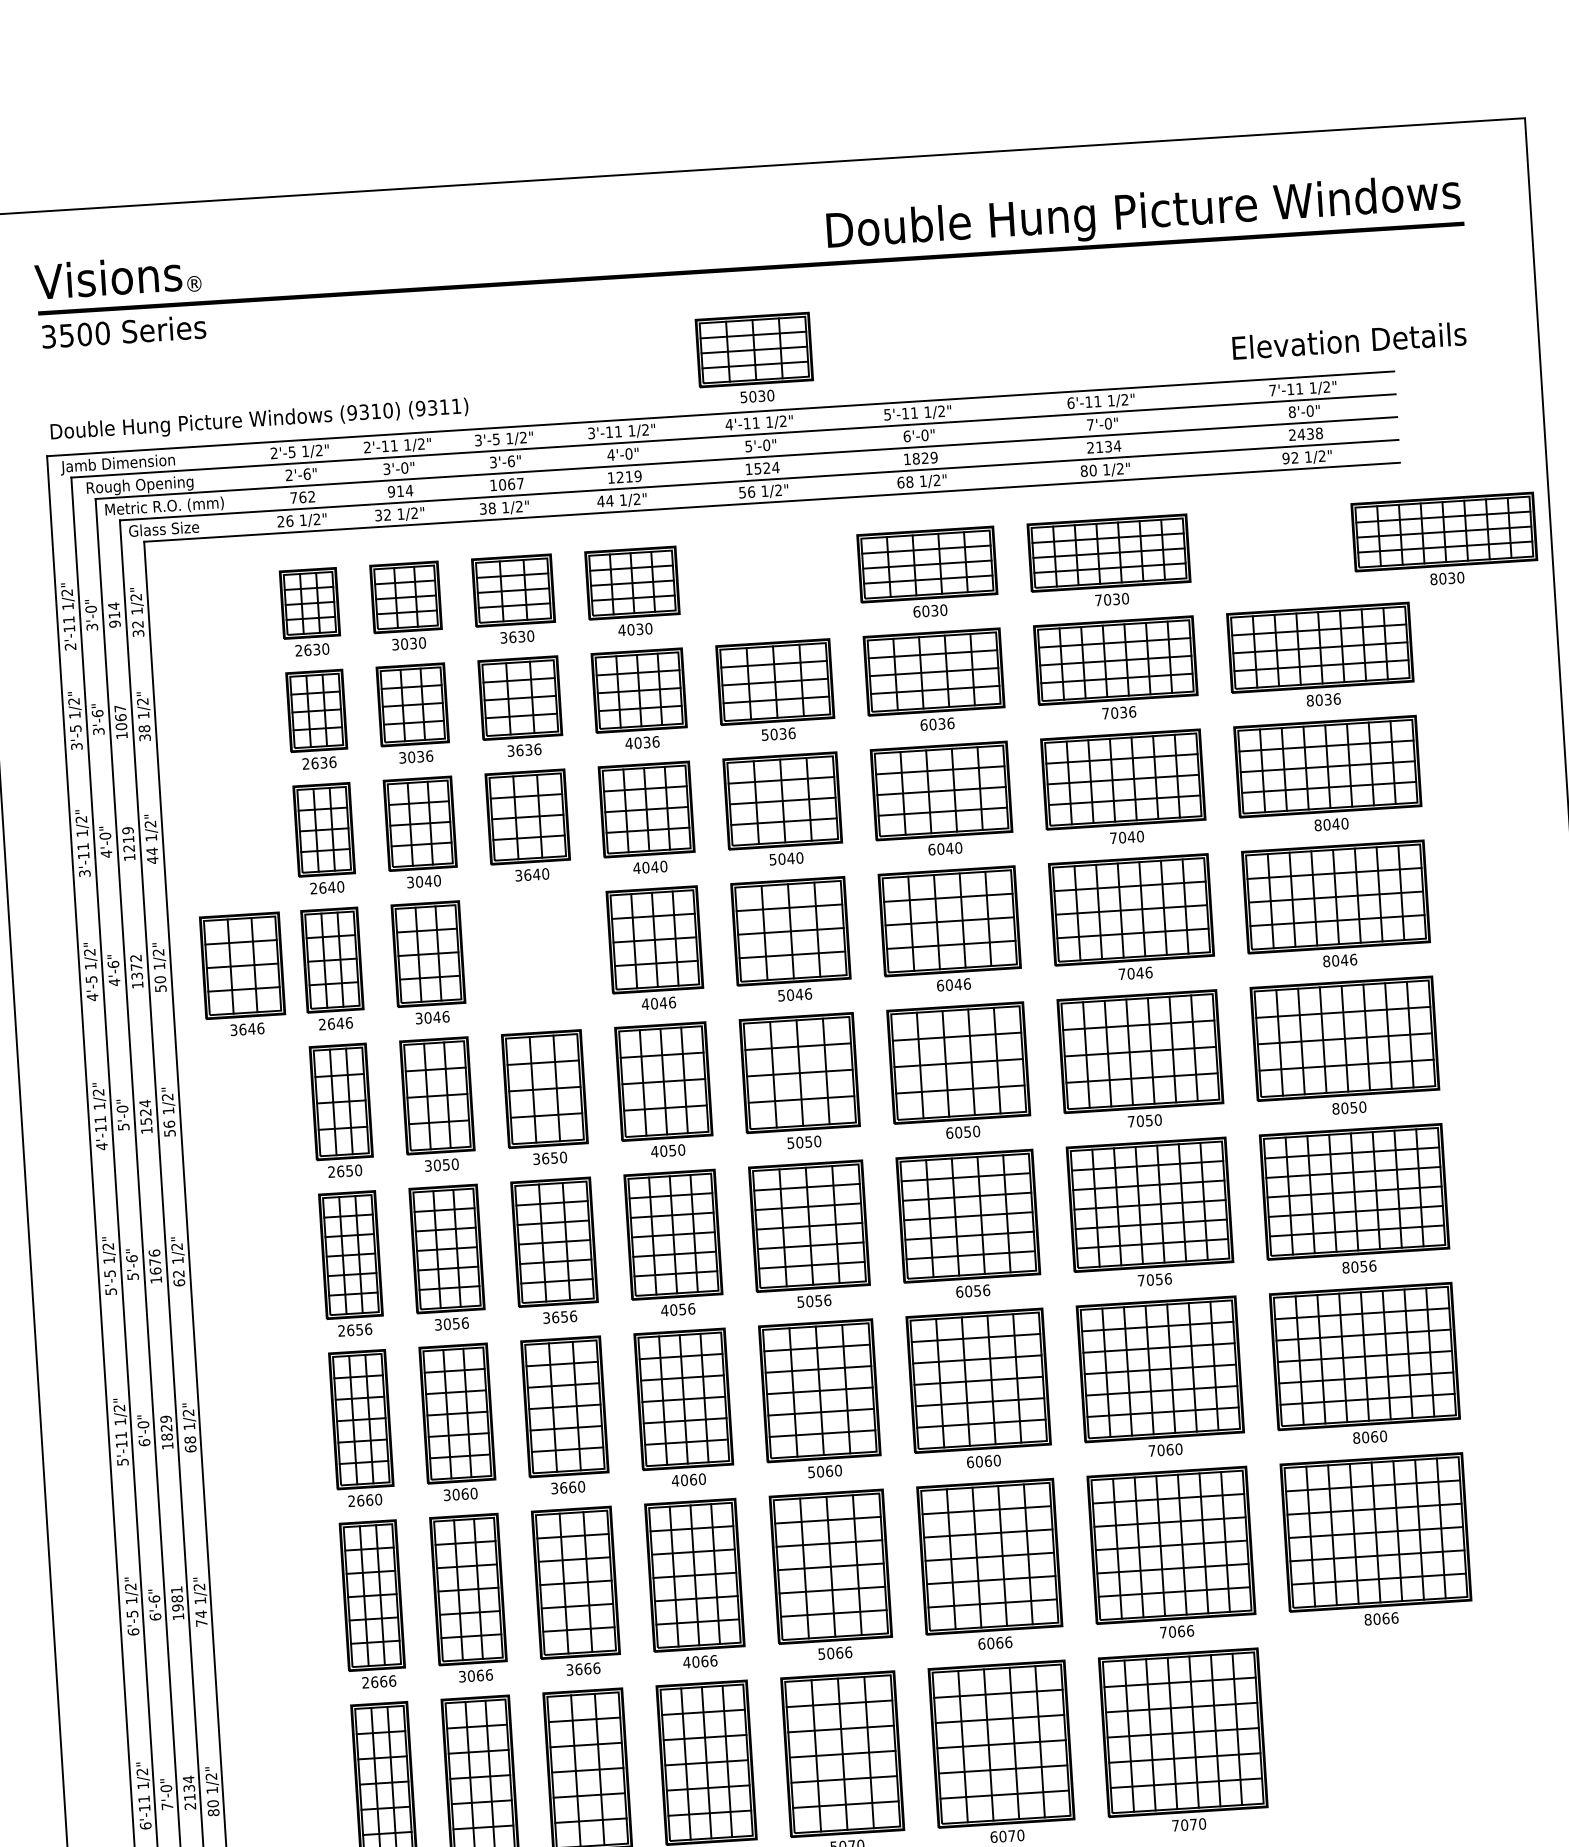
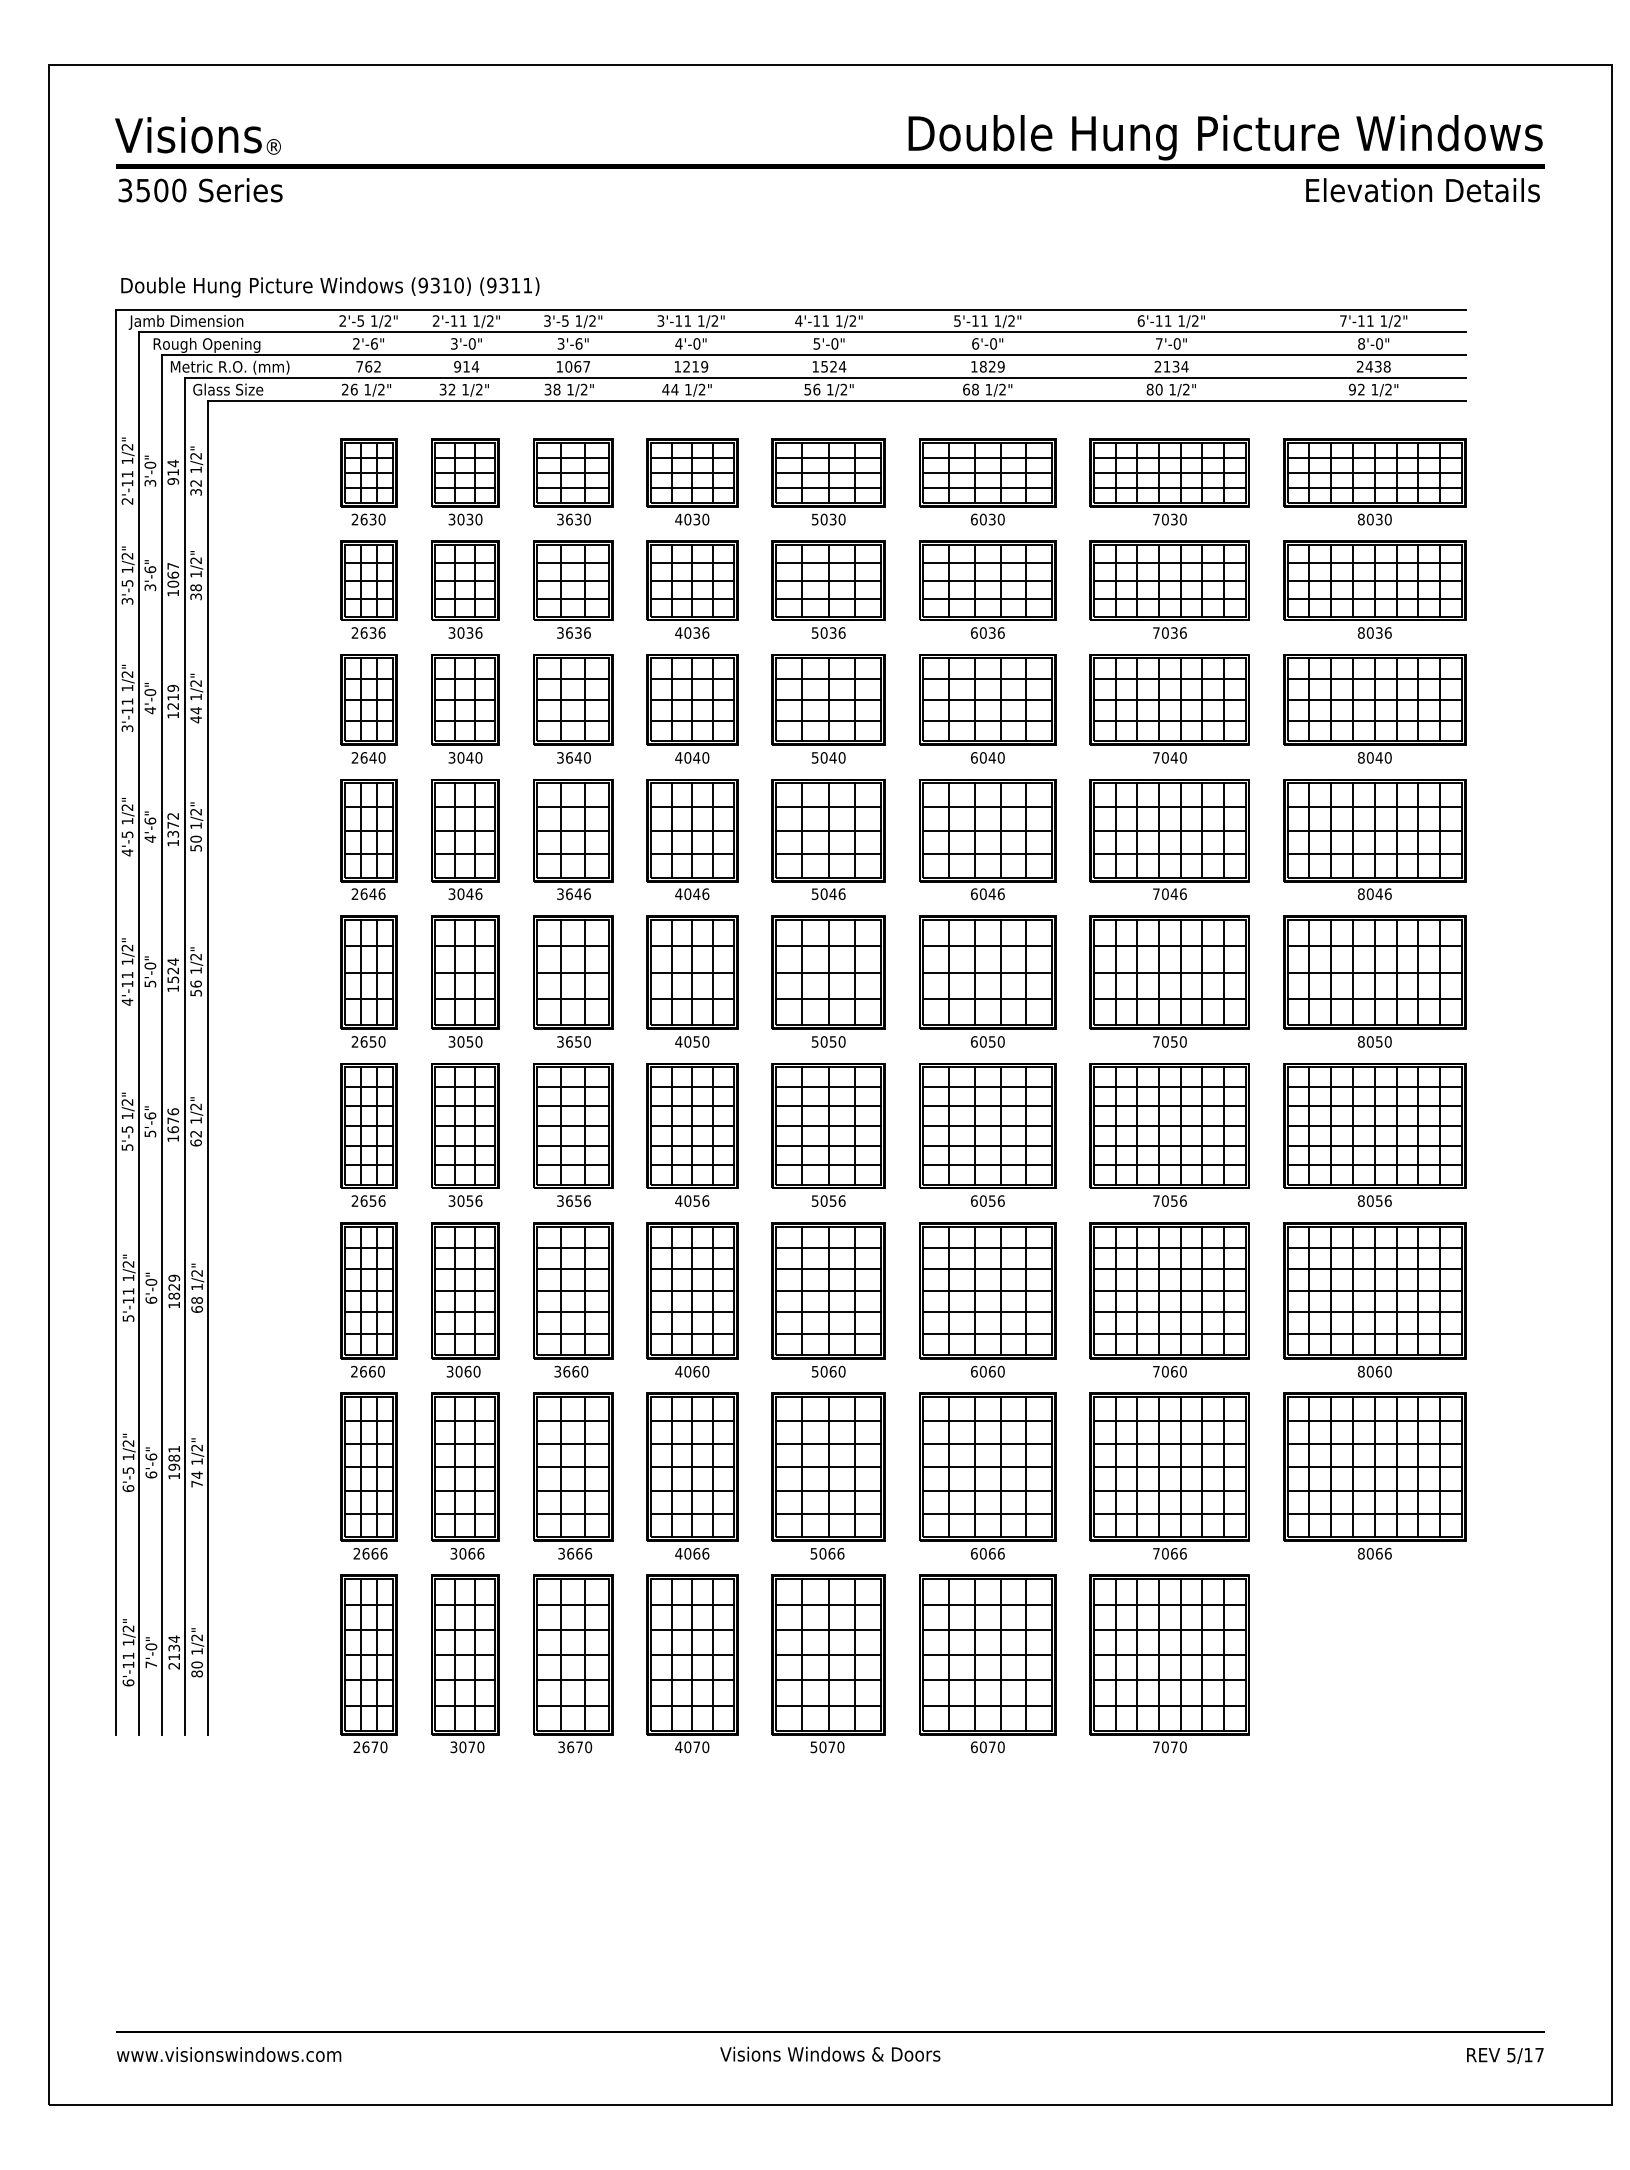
text: (1348, 341) -> (1422, 190), moved
part: (754, 358) -> (828, 481), moved
part: (1444, 540) -> (1374, 481), moved
part: (243, 974) -> (573, 839), moved

